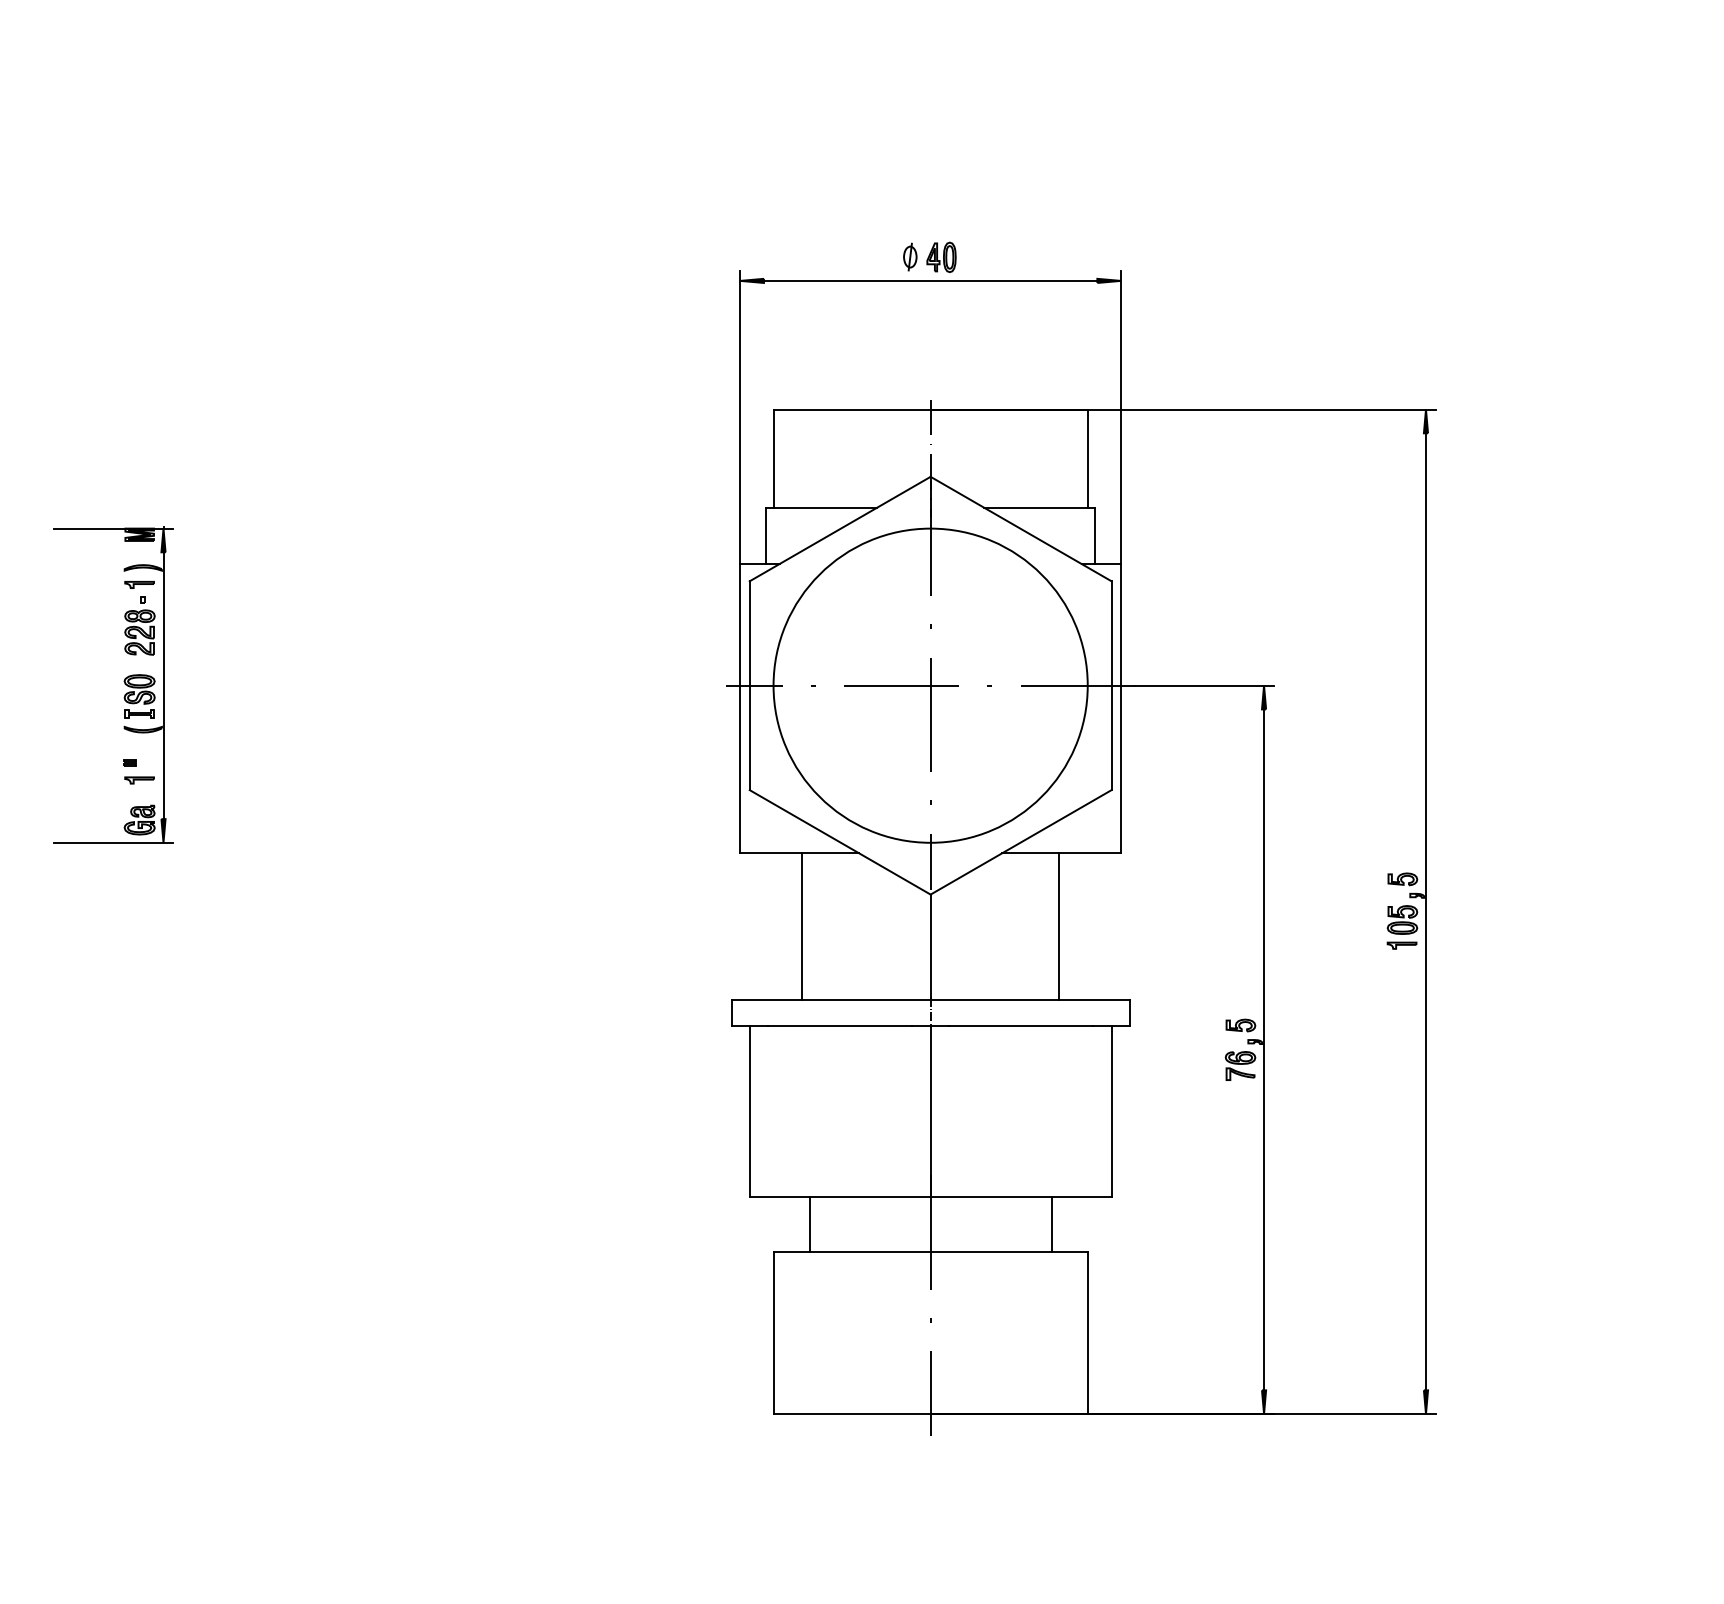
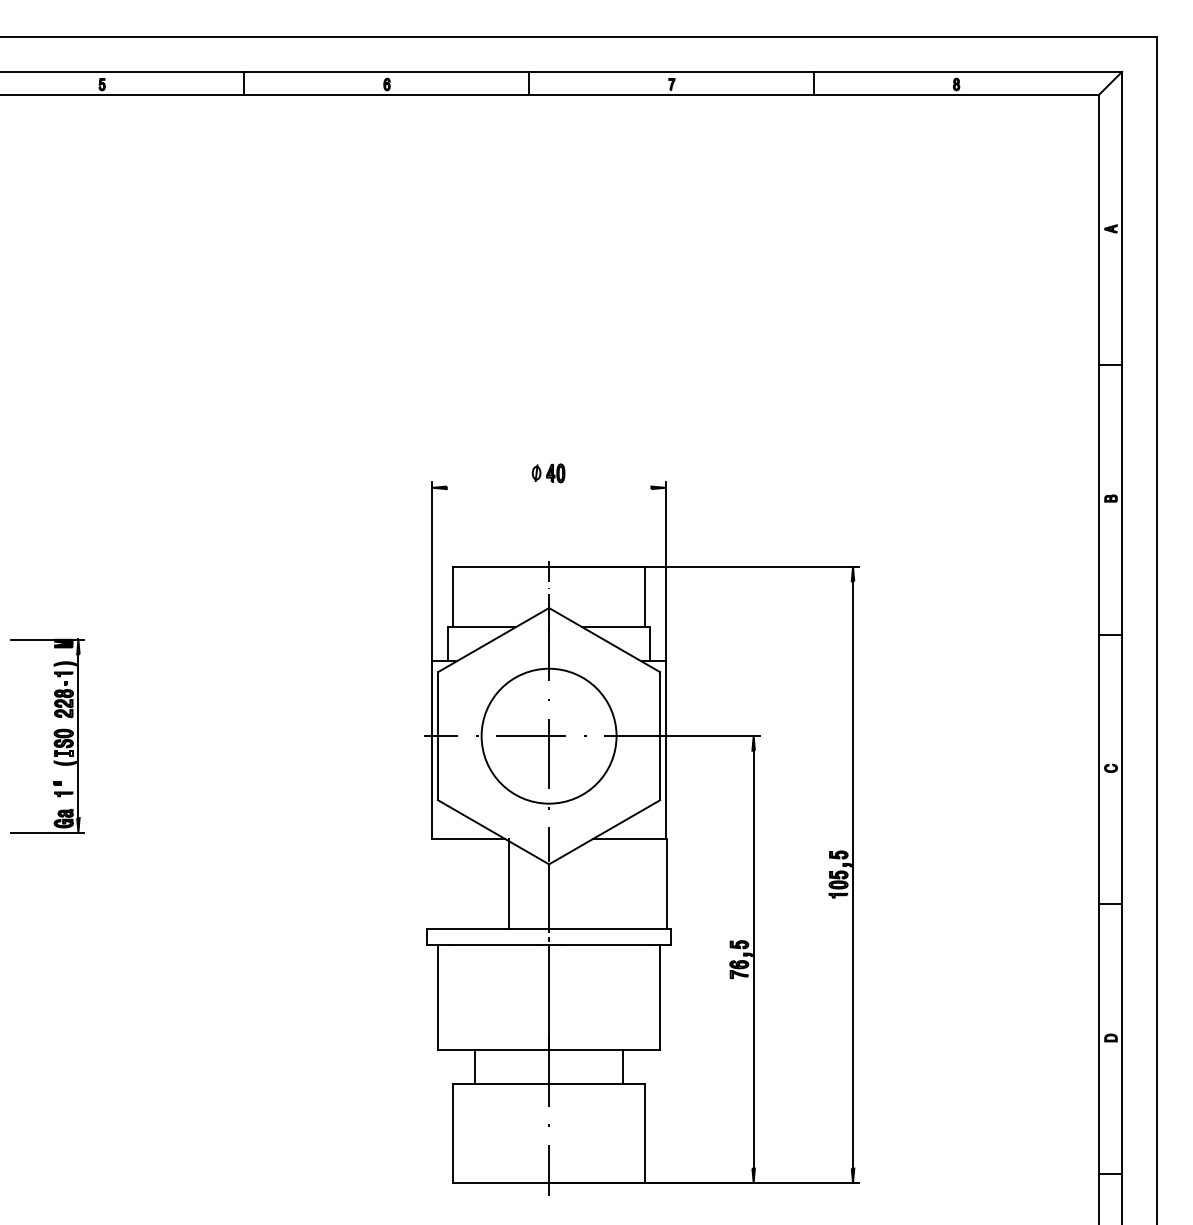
line: (929, 280) -> (548, 487), removed
circle: (929, 684) -> (548, 735), size x0.7
line: (802, 925) -> (509, 883), moved
line: (1058, 925) -> (666, 883), moved

